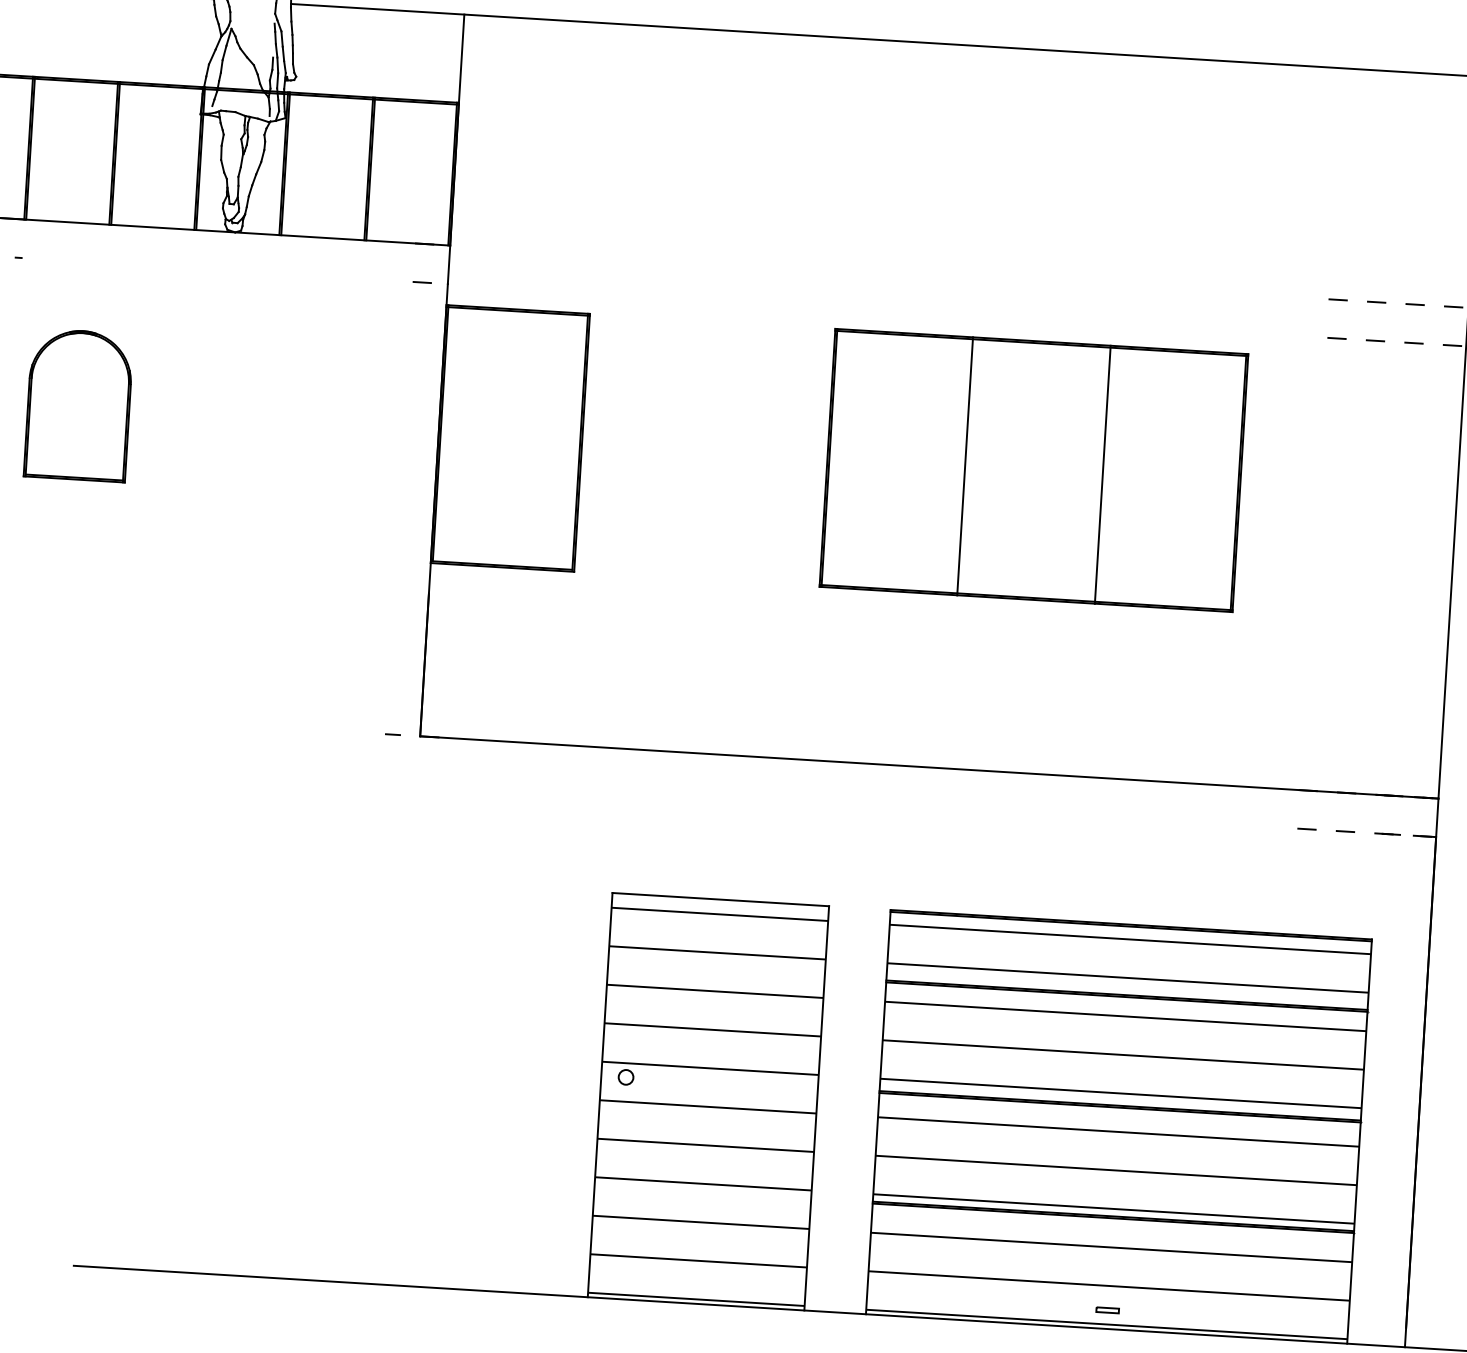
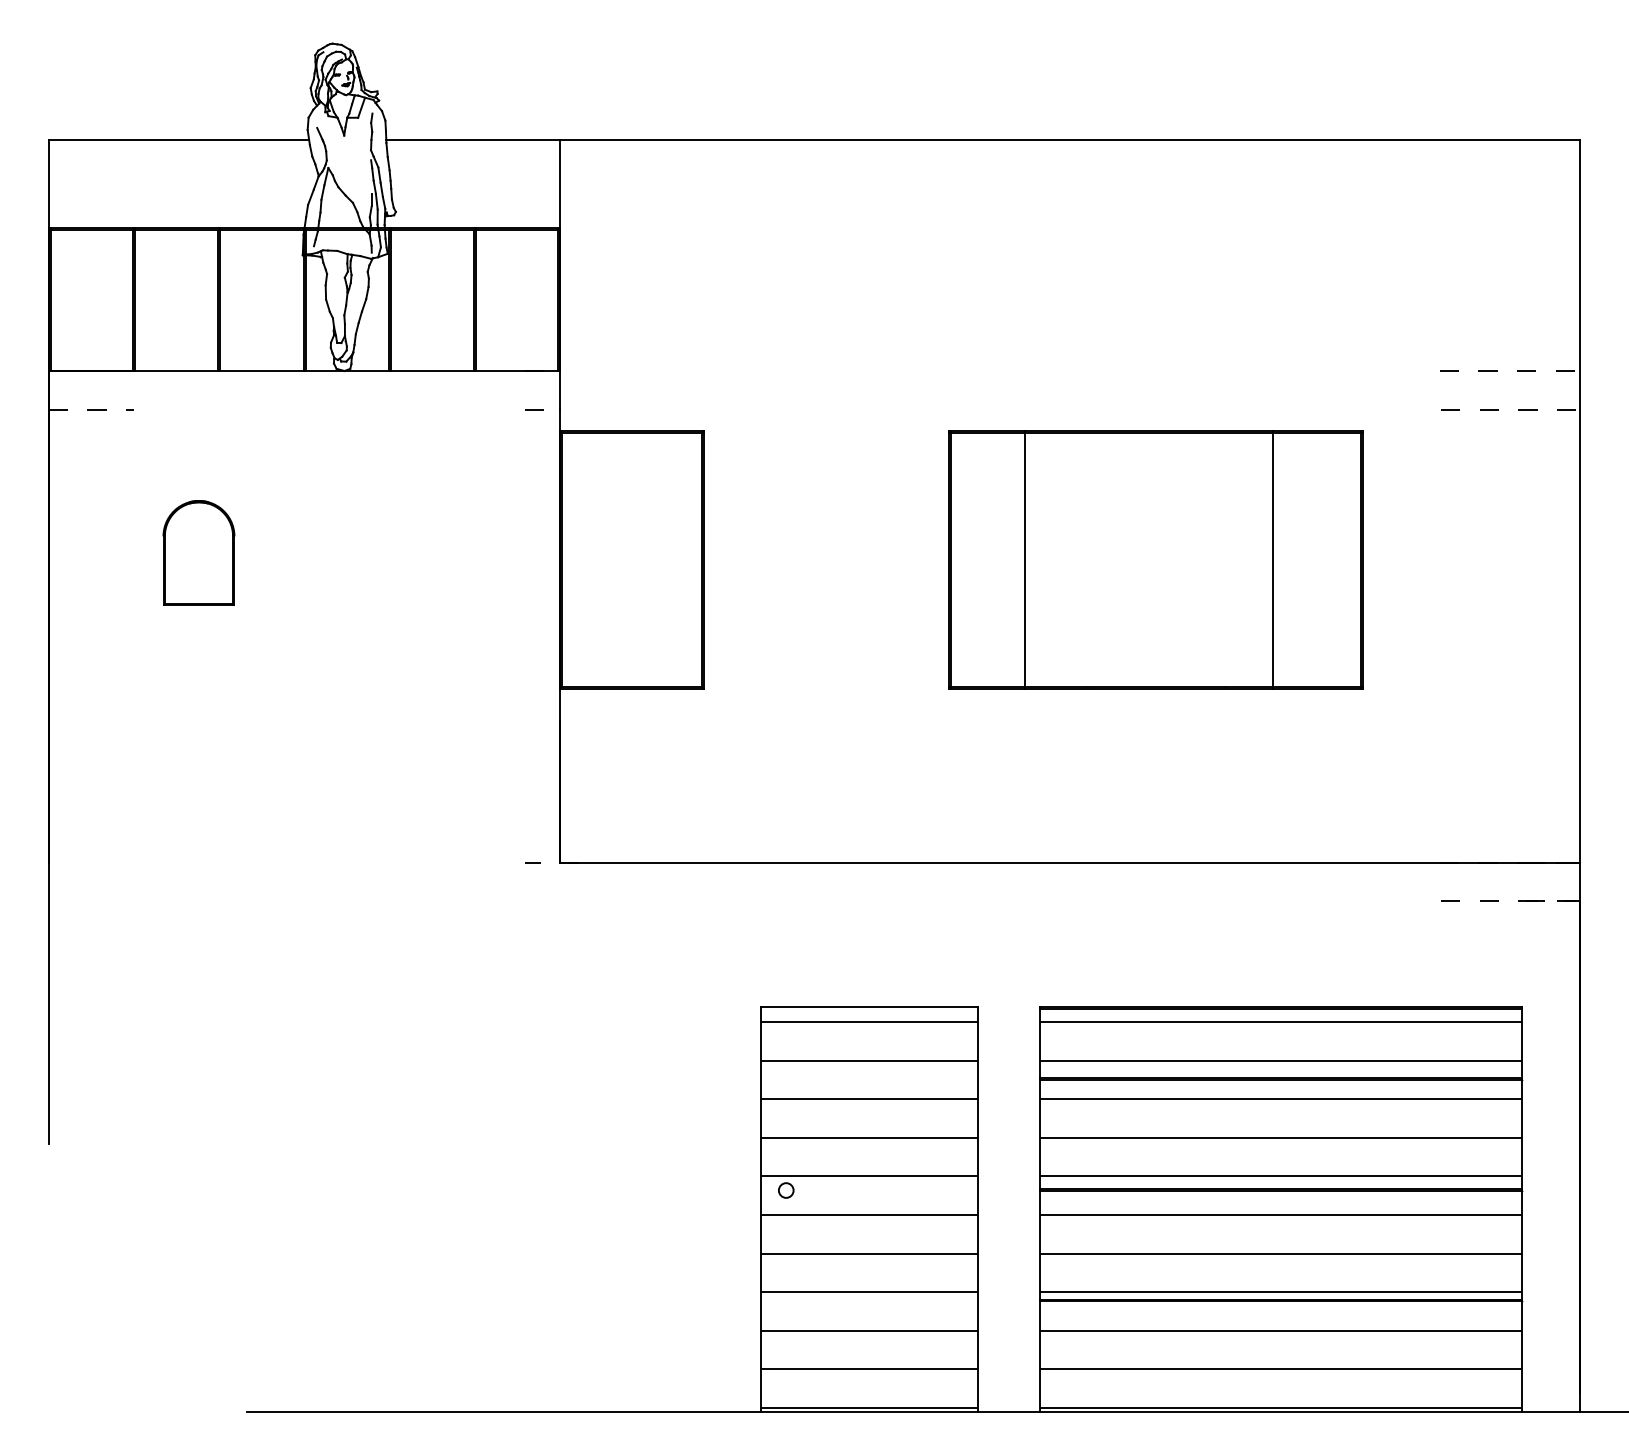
part: (78, 404) -> (198, 552), size x0.7
line: (965, 465) -> (1025, 559), moved
line: (1103, 474) -> (1273, 559), moved
part: (1107, 1310) -> (1280, 1393), removed

